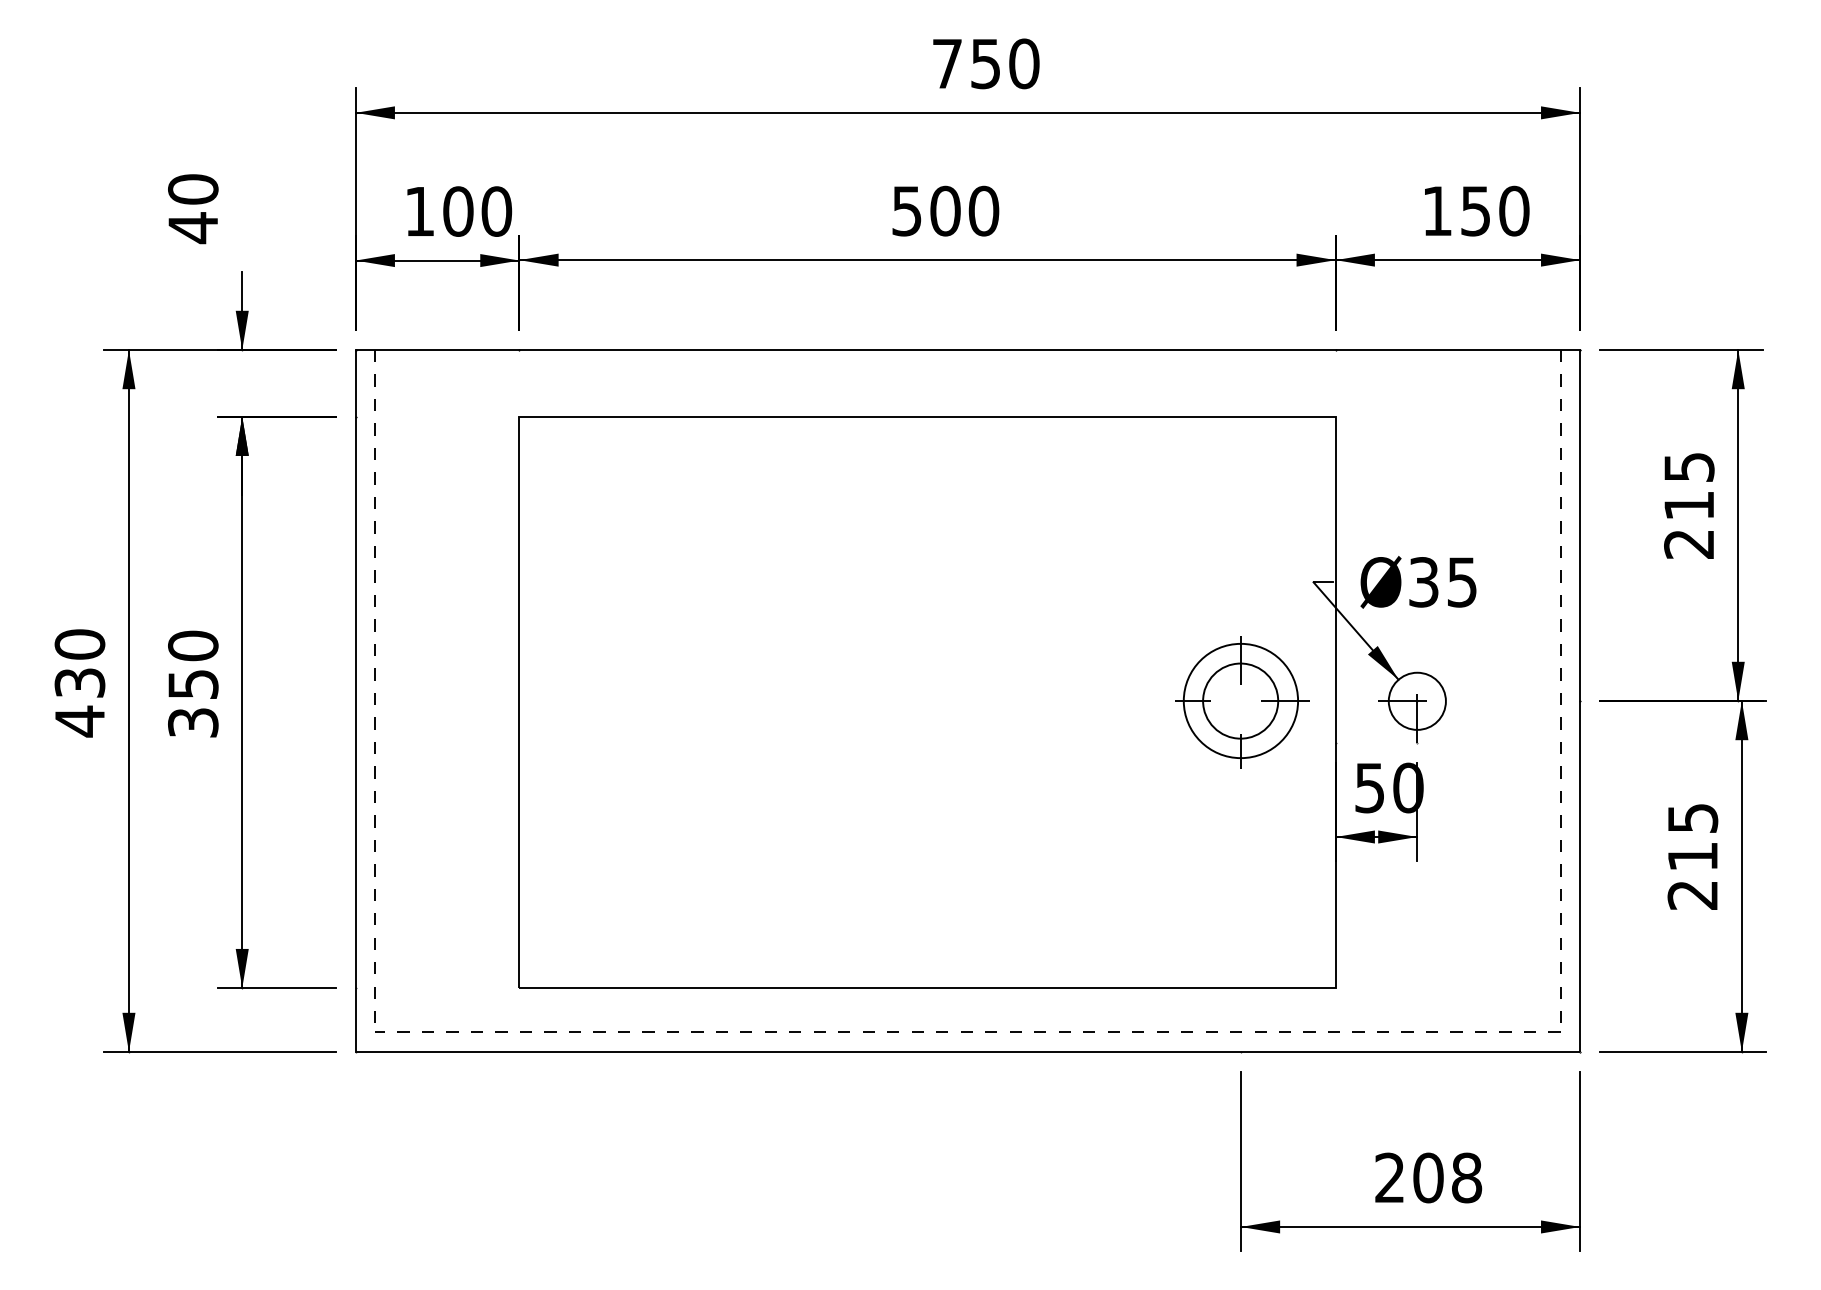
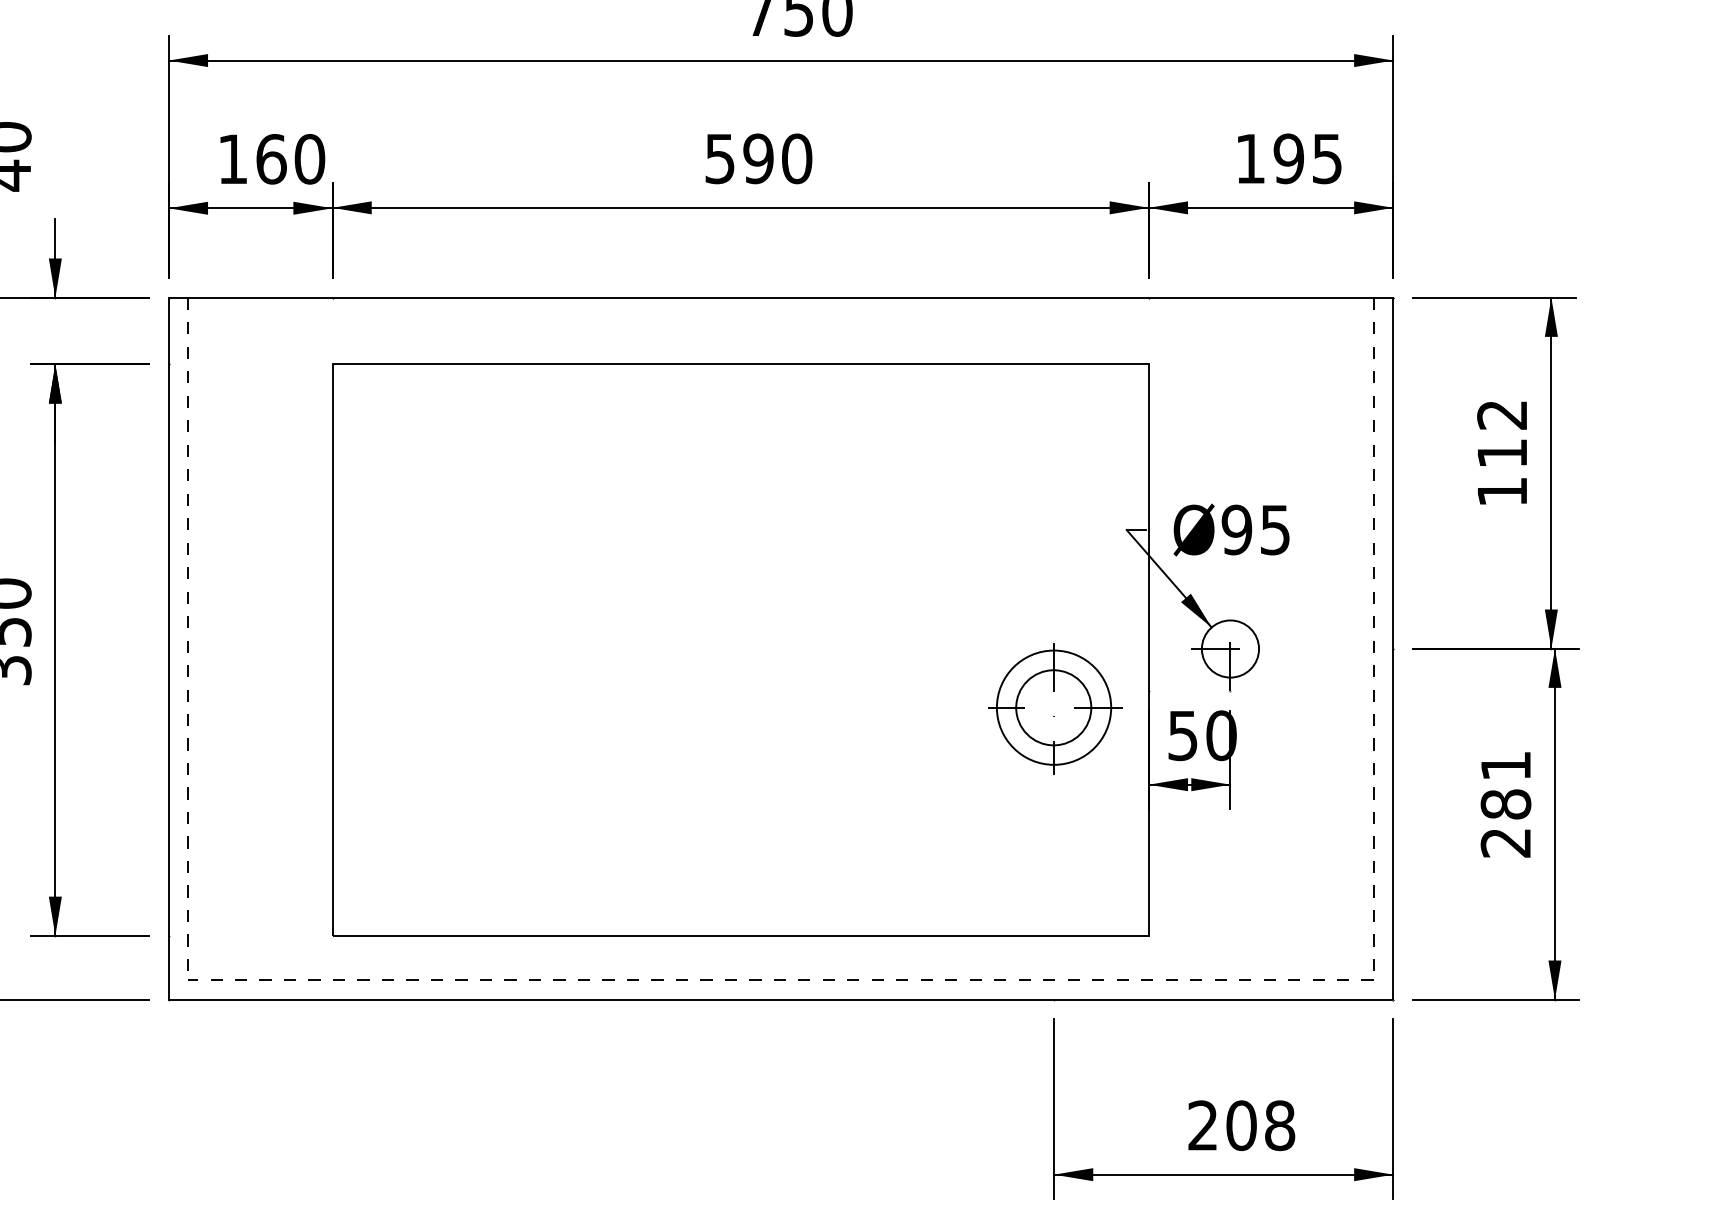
text: (945, 210) -> (758, 158), 500 -> 590
text: (1494, 210) -> (1307, 158), 150 -> 195
text: (458, 211) -> (271, 159), 100 -> 160
text: (1689, 505) -> (1502, 453), 215 -> 112
text: (1423, 582) -> (1236, 530), Ø35 -> Ø95
part: (1242, 702) -> (1055, 709), moved
text: (1692, 837) -> (1505, 785), 215 -> 281

